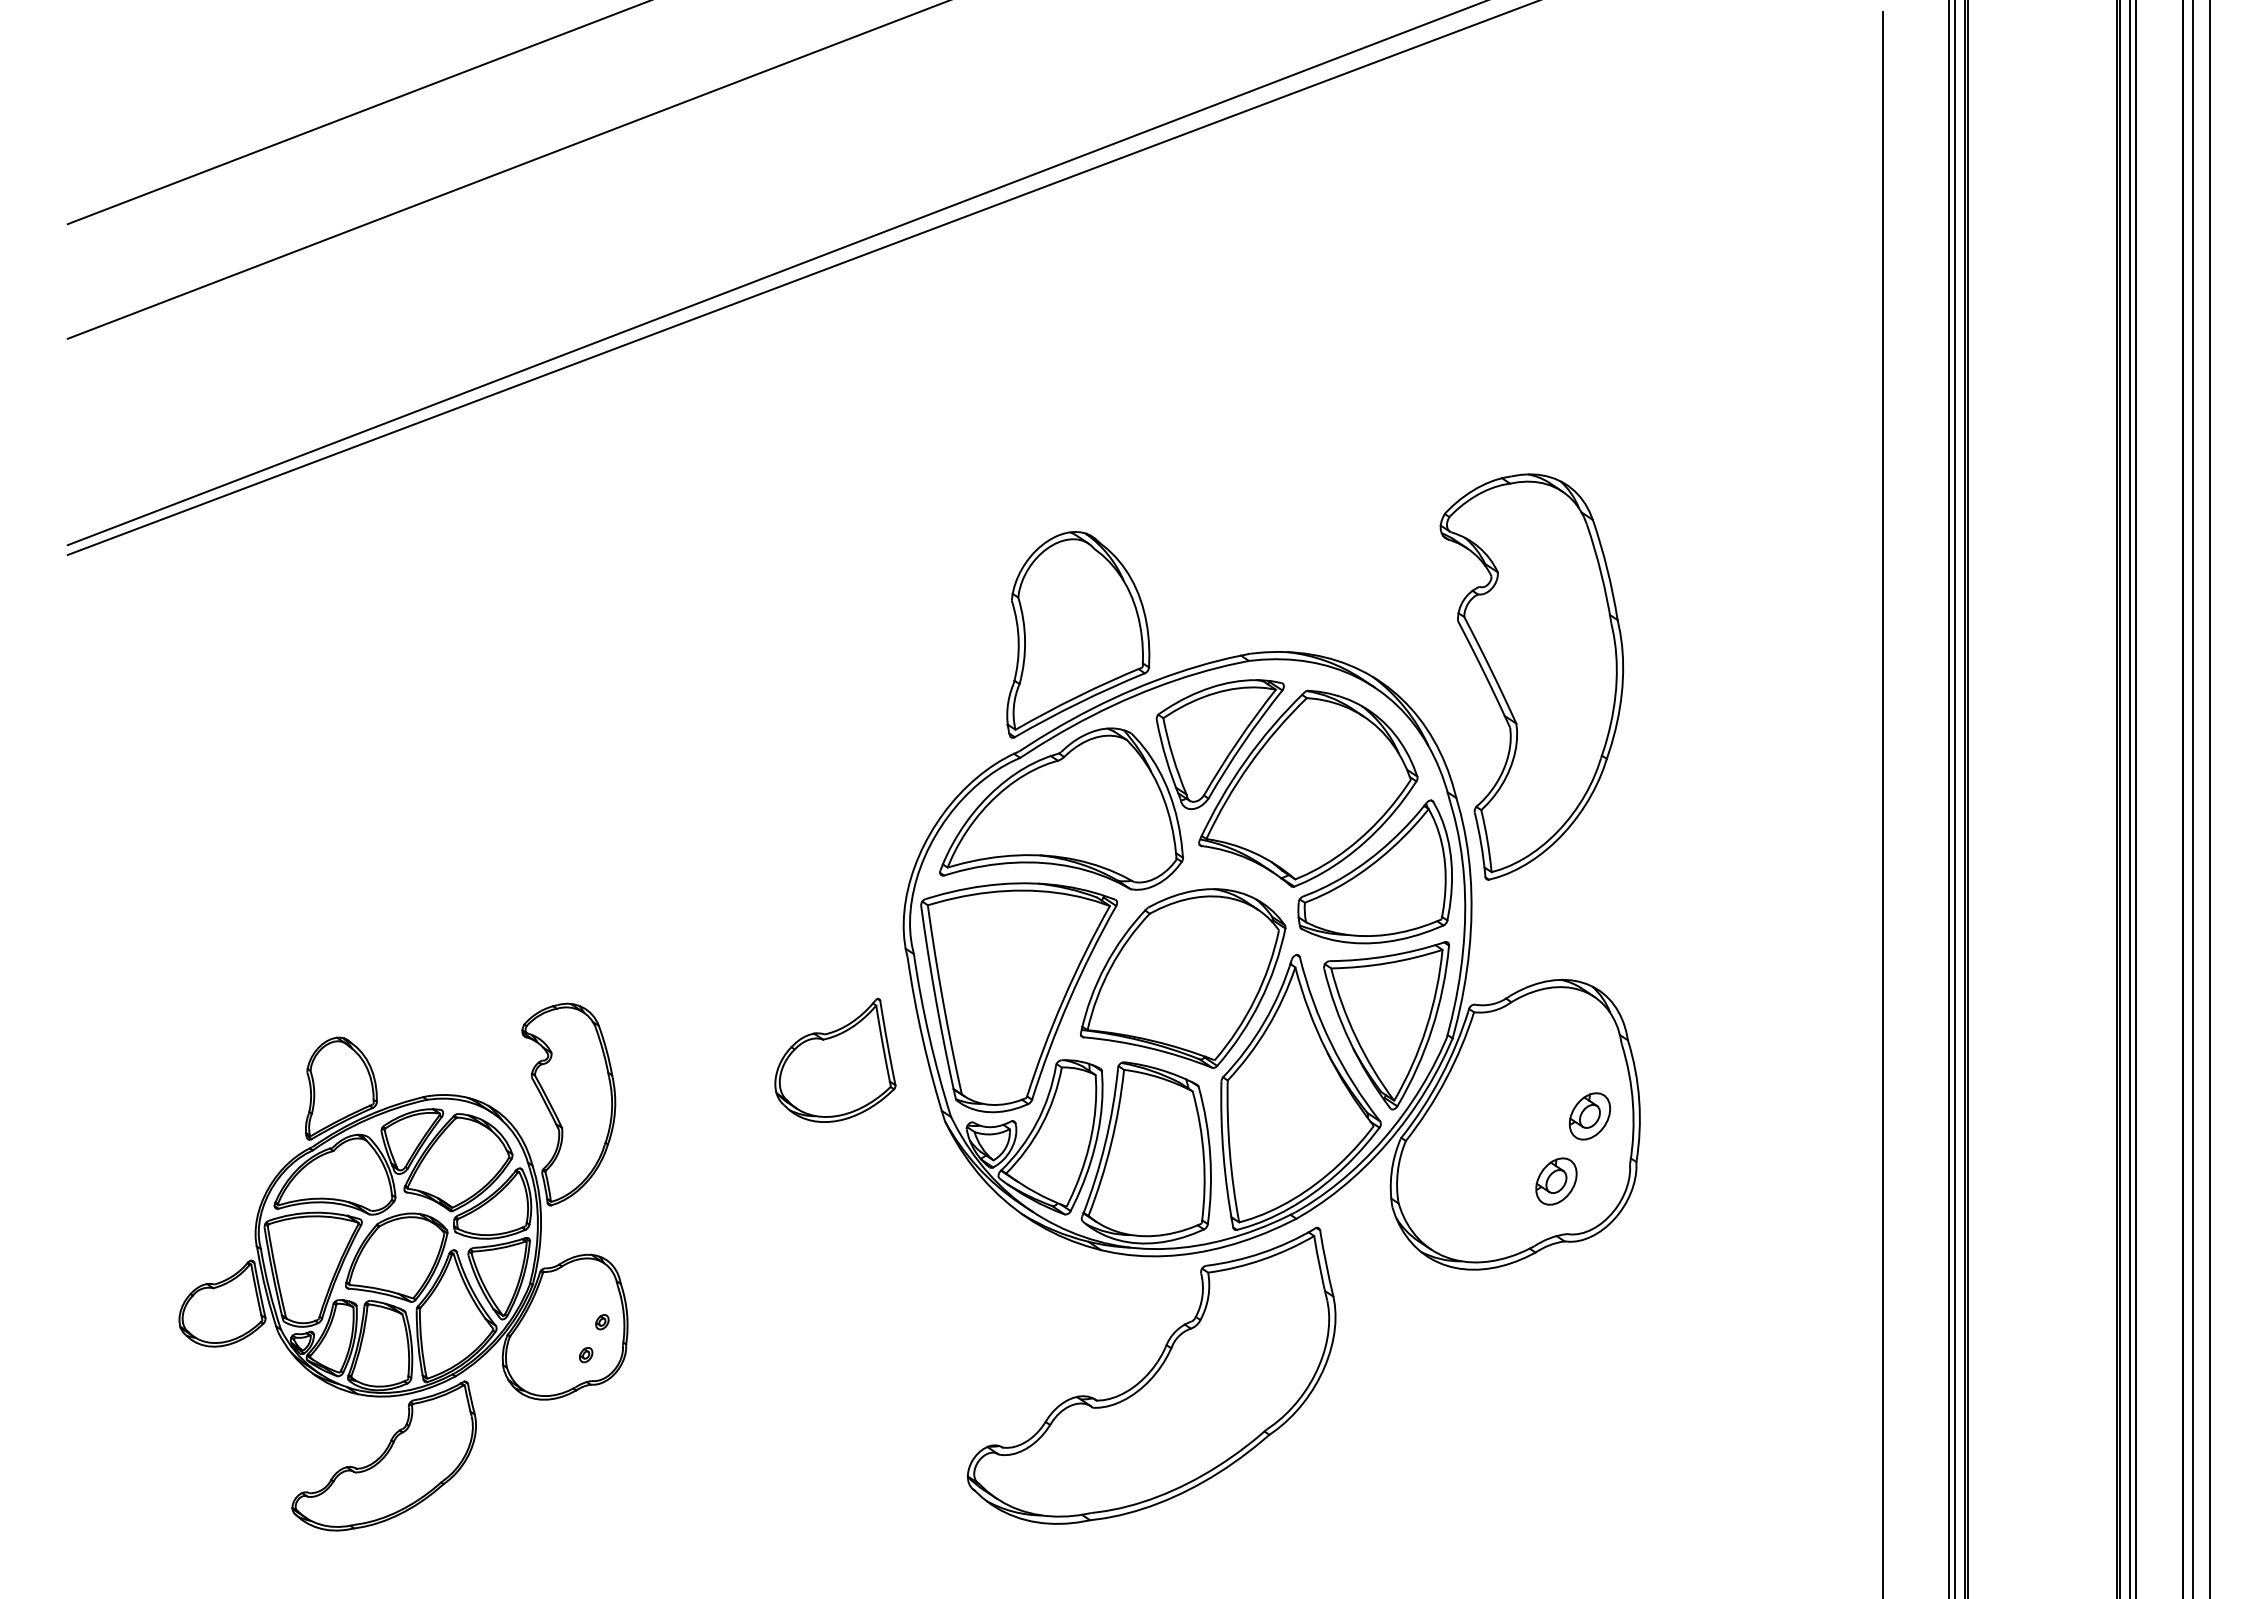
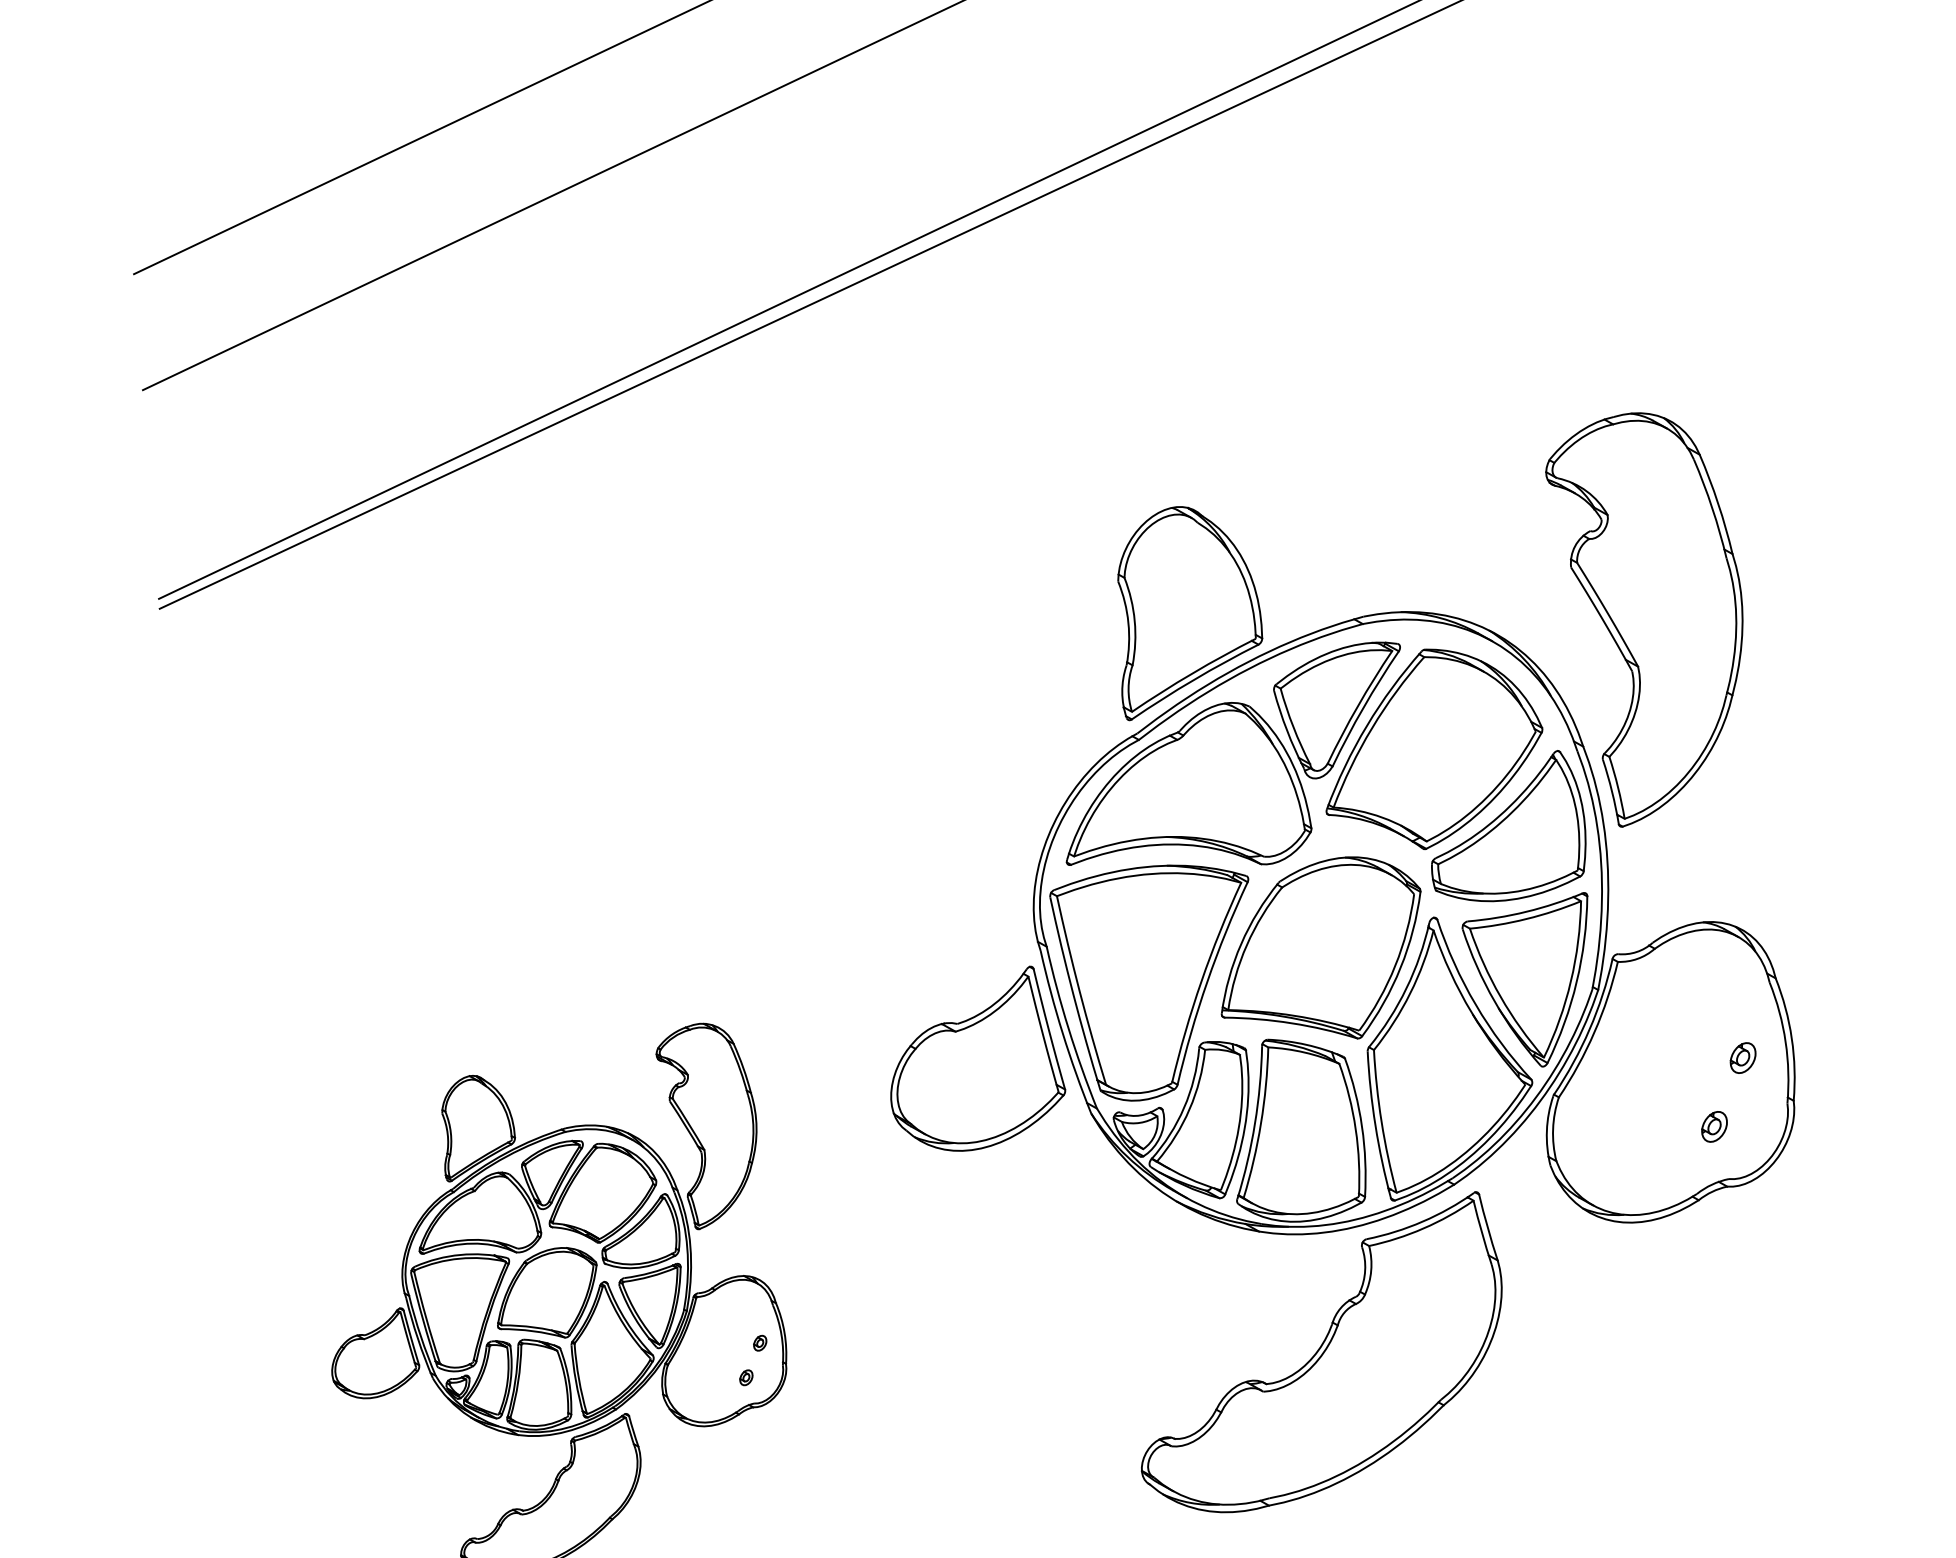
part: (835, 1060) -> (975, 1060), size x1.43
part: (1589, 1115) -> (1742, 1057), size x0.62
part: (1556, 1181) -> (1714, 1126), size x0.62

